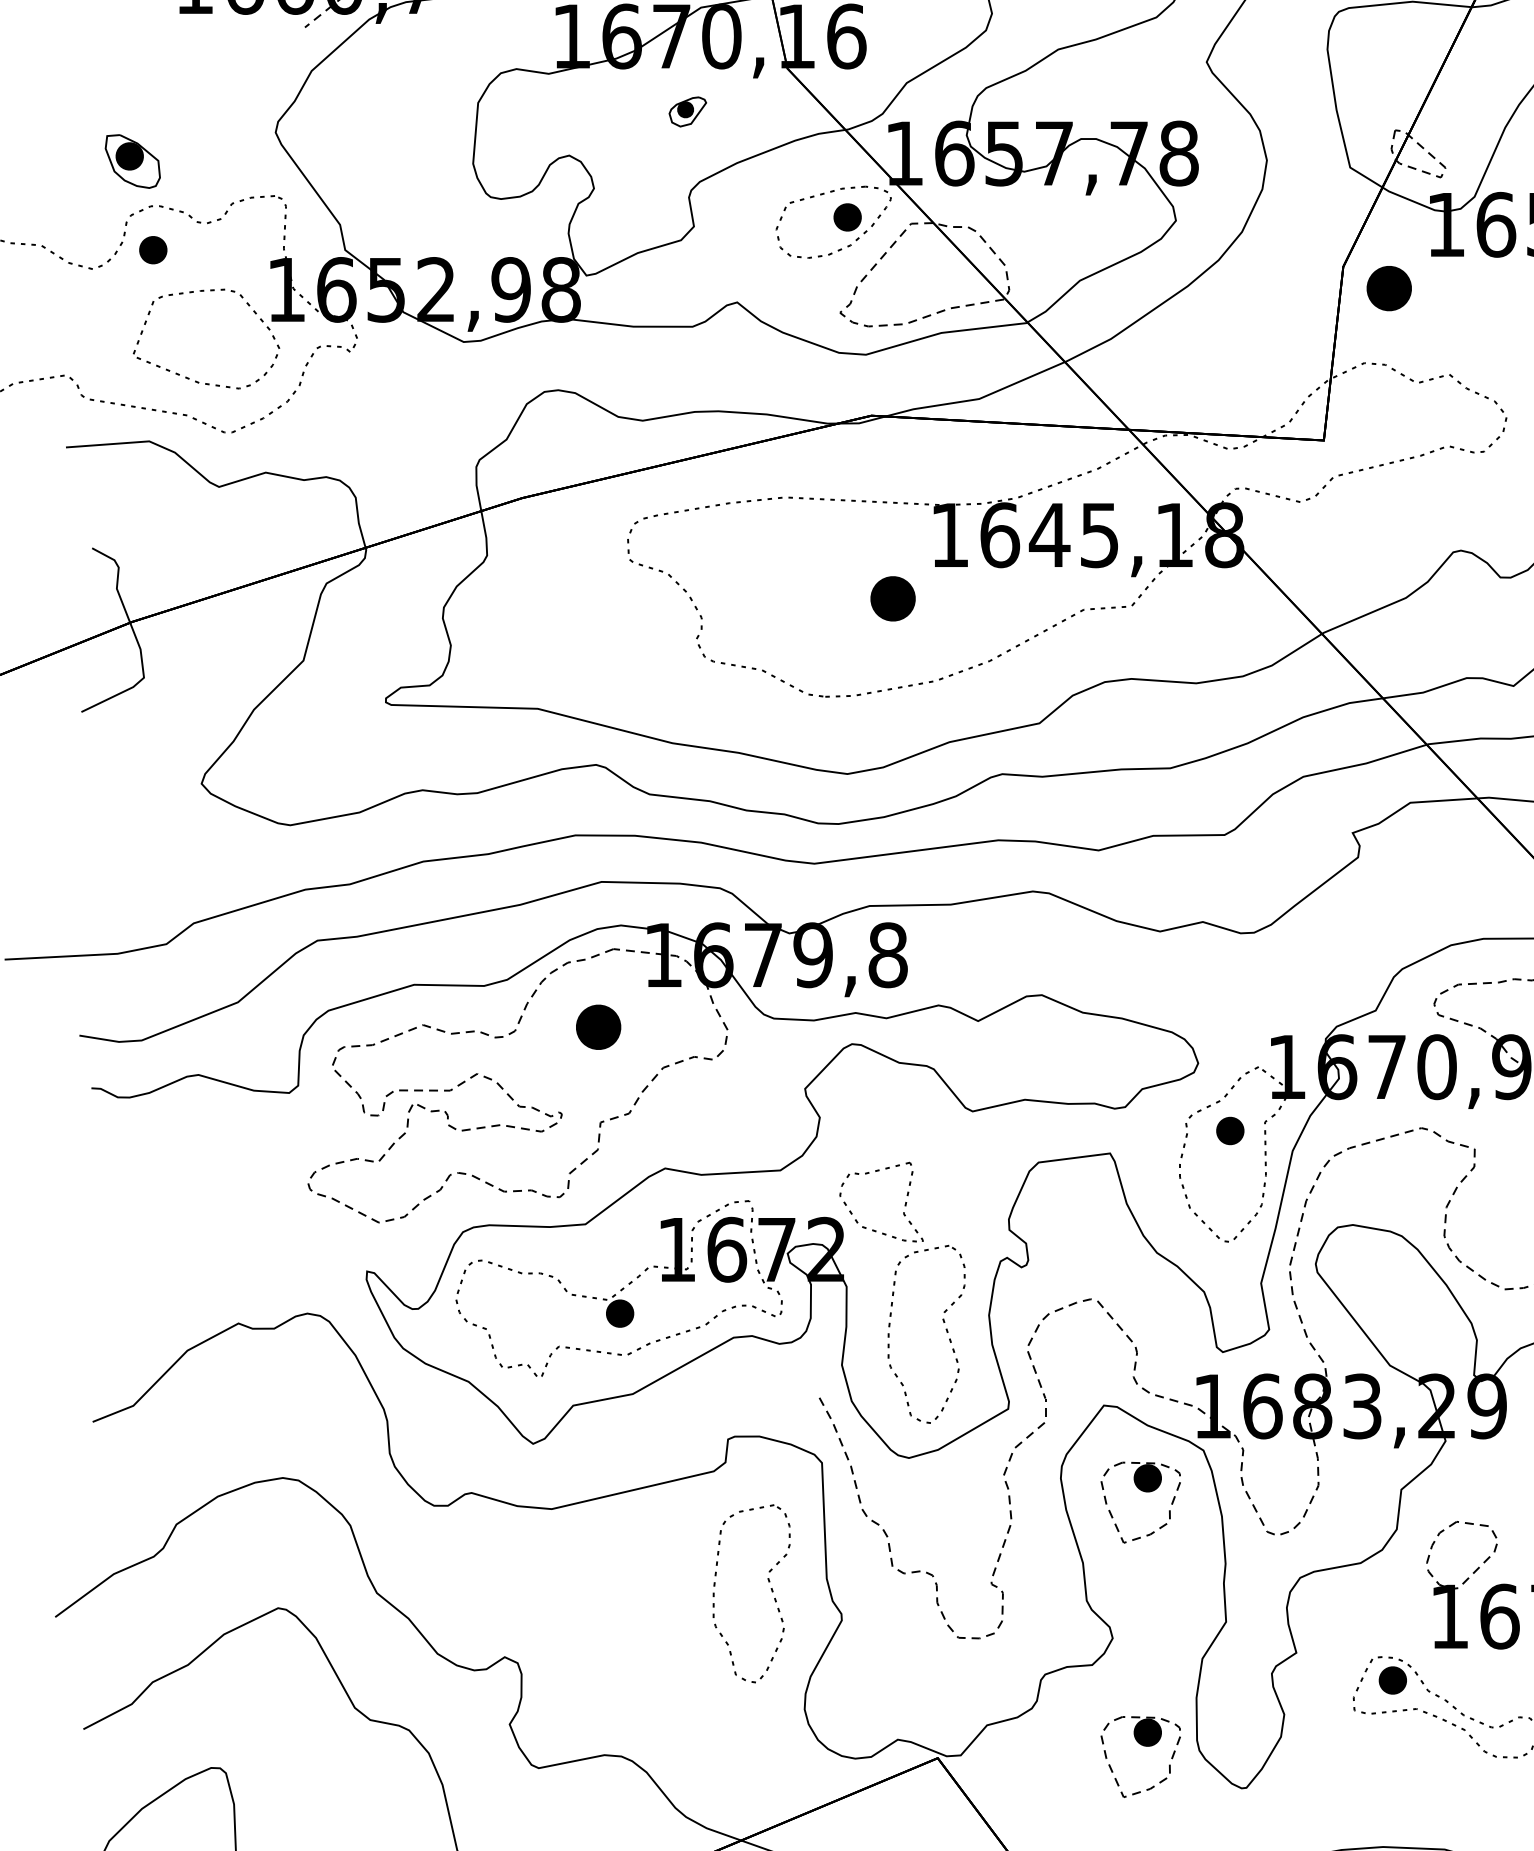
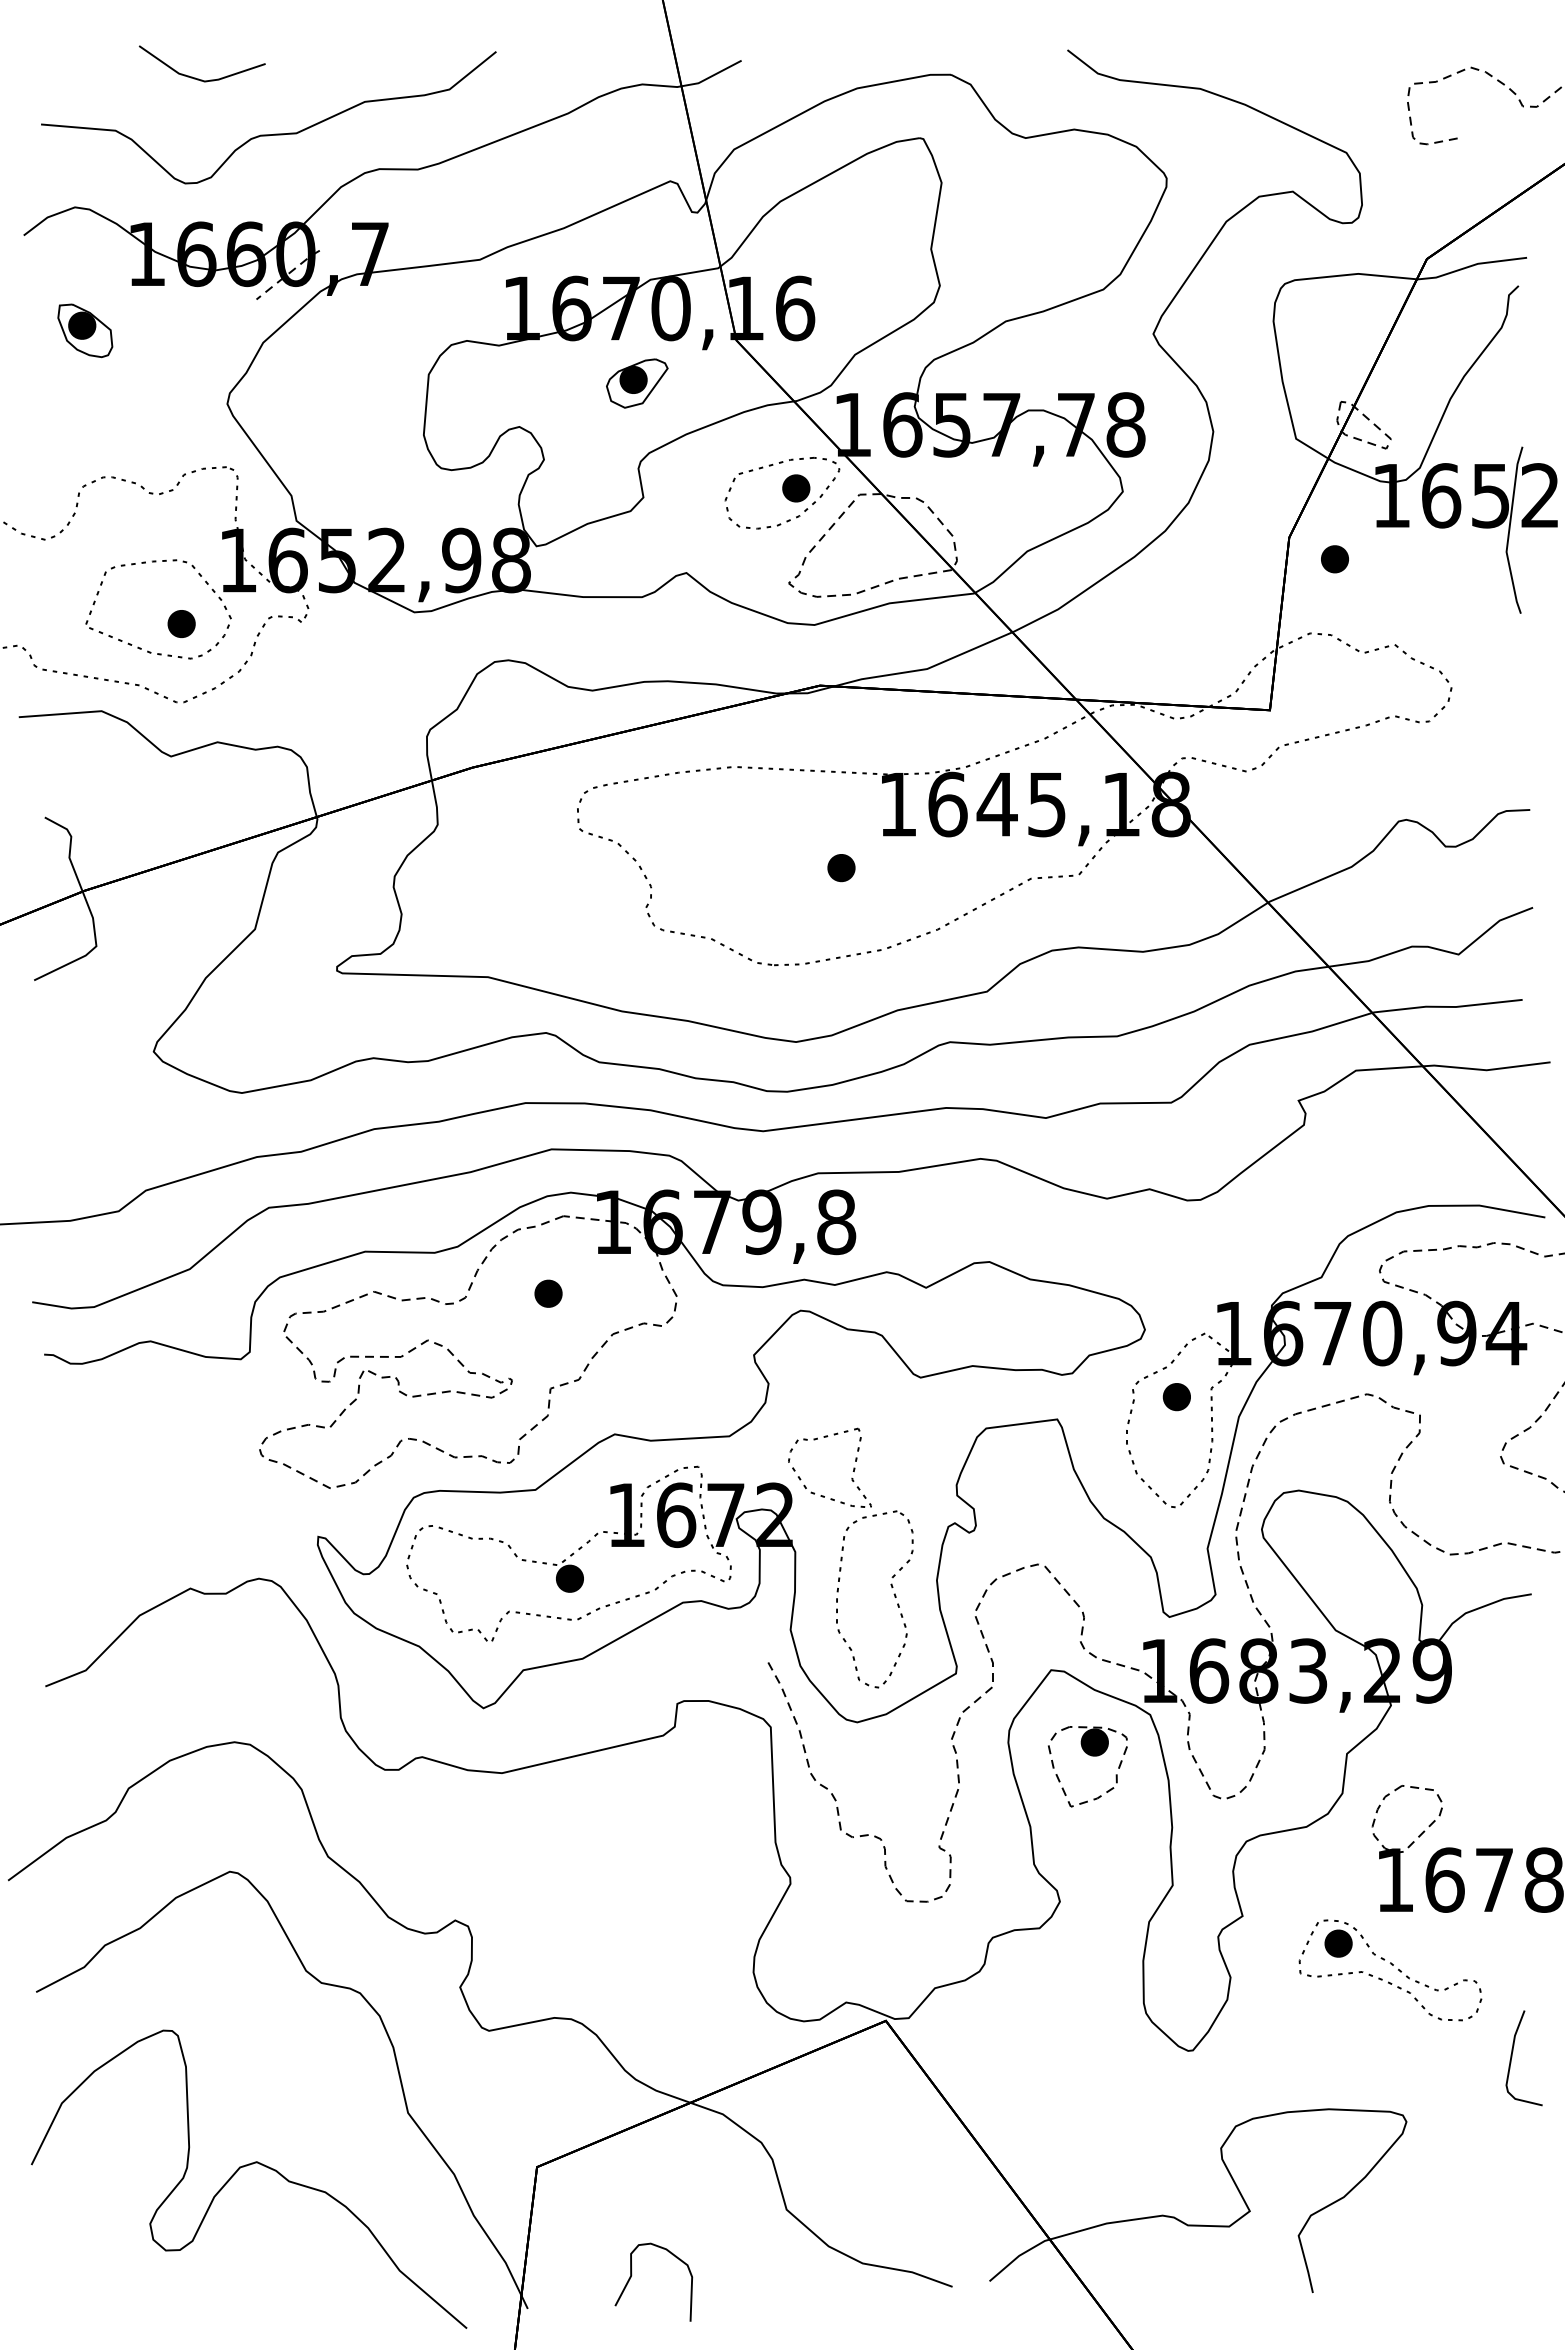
part: (688, 111) -> (637, 383), size x1.67
part: (133, 161) -> (85, 330), moved
part: (153, 249) -> (181, 623), moved
part: (1388, 288) -> (1334, 559), size x0.62
part: (893, 599) -> (841, 868), size x0.62
part: (598, 1026) -> (548, 1293), size x0.62
part: (770, 1588) -> (719, 1852), removed
part: (1144, 1746) -> (1091, 2009), removed

